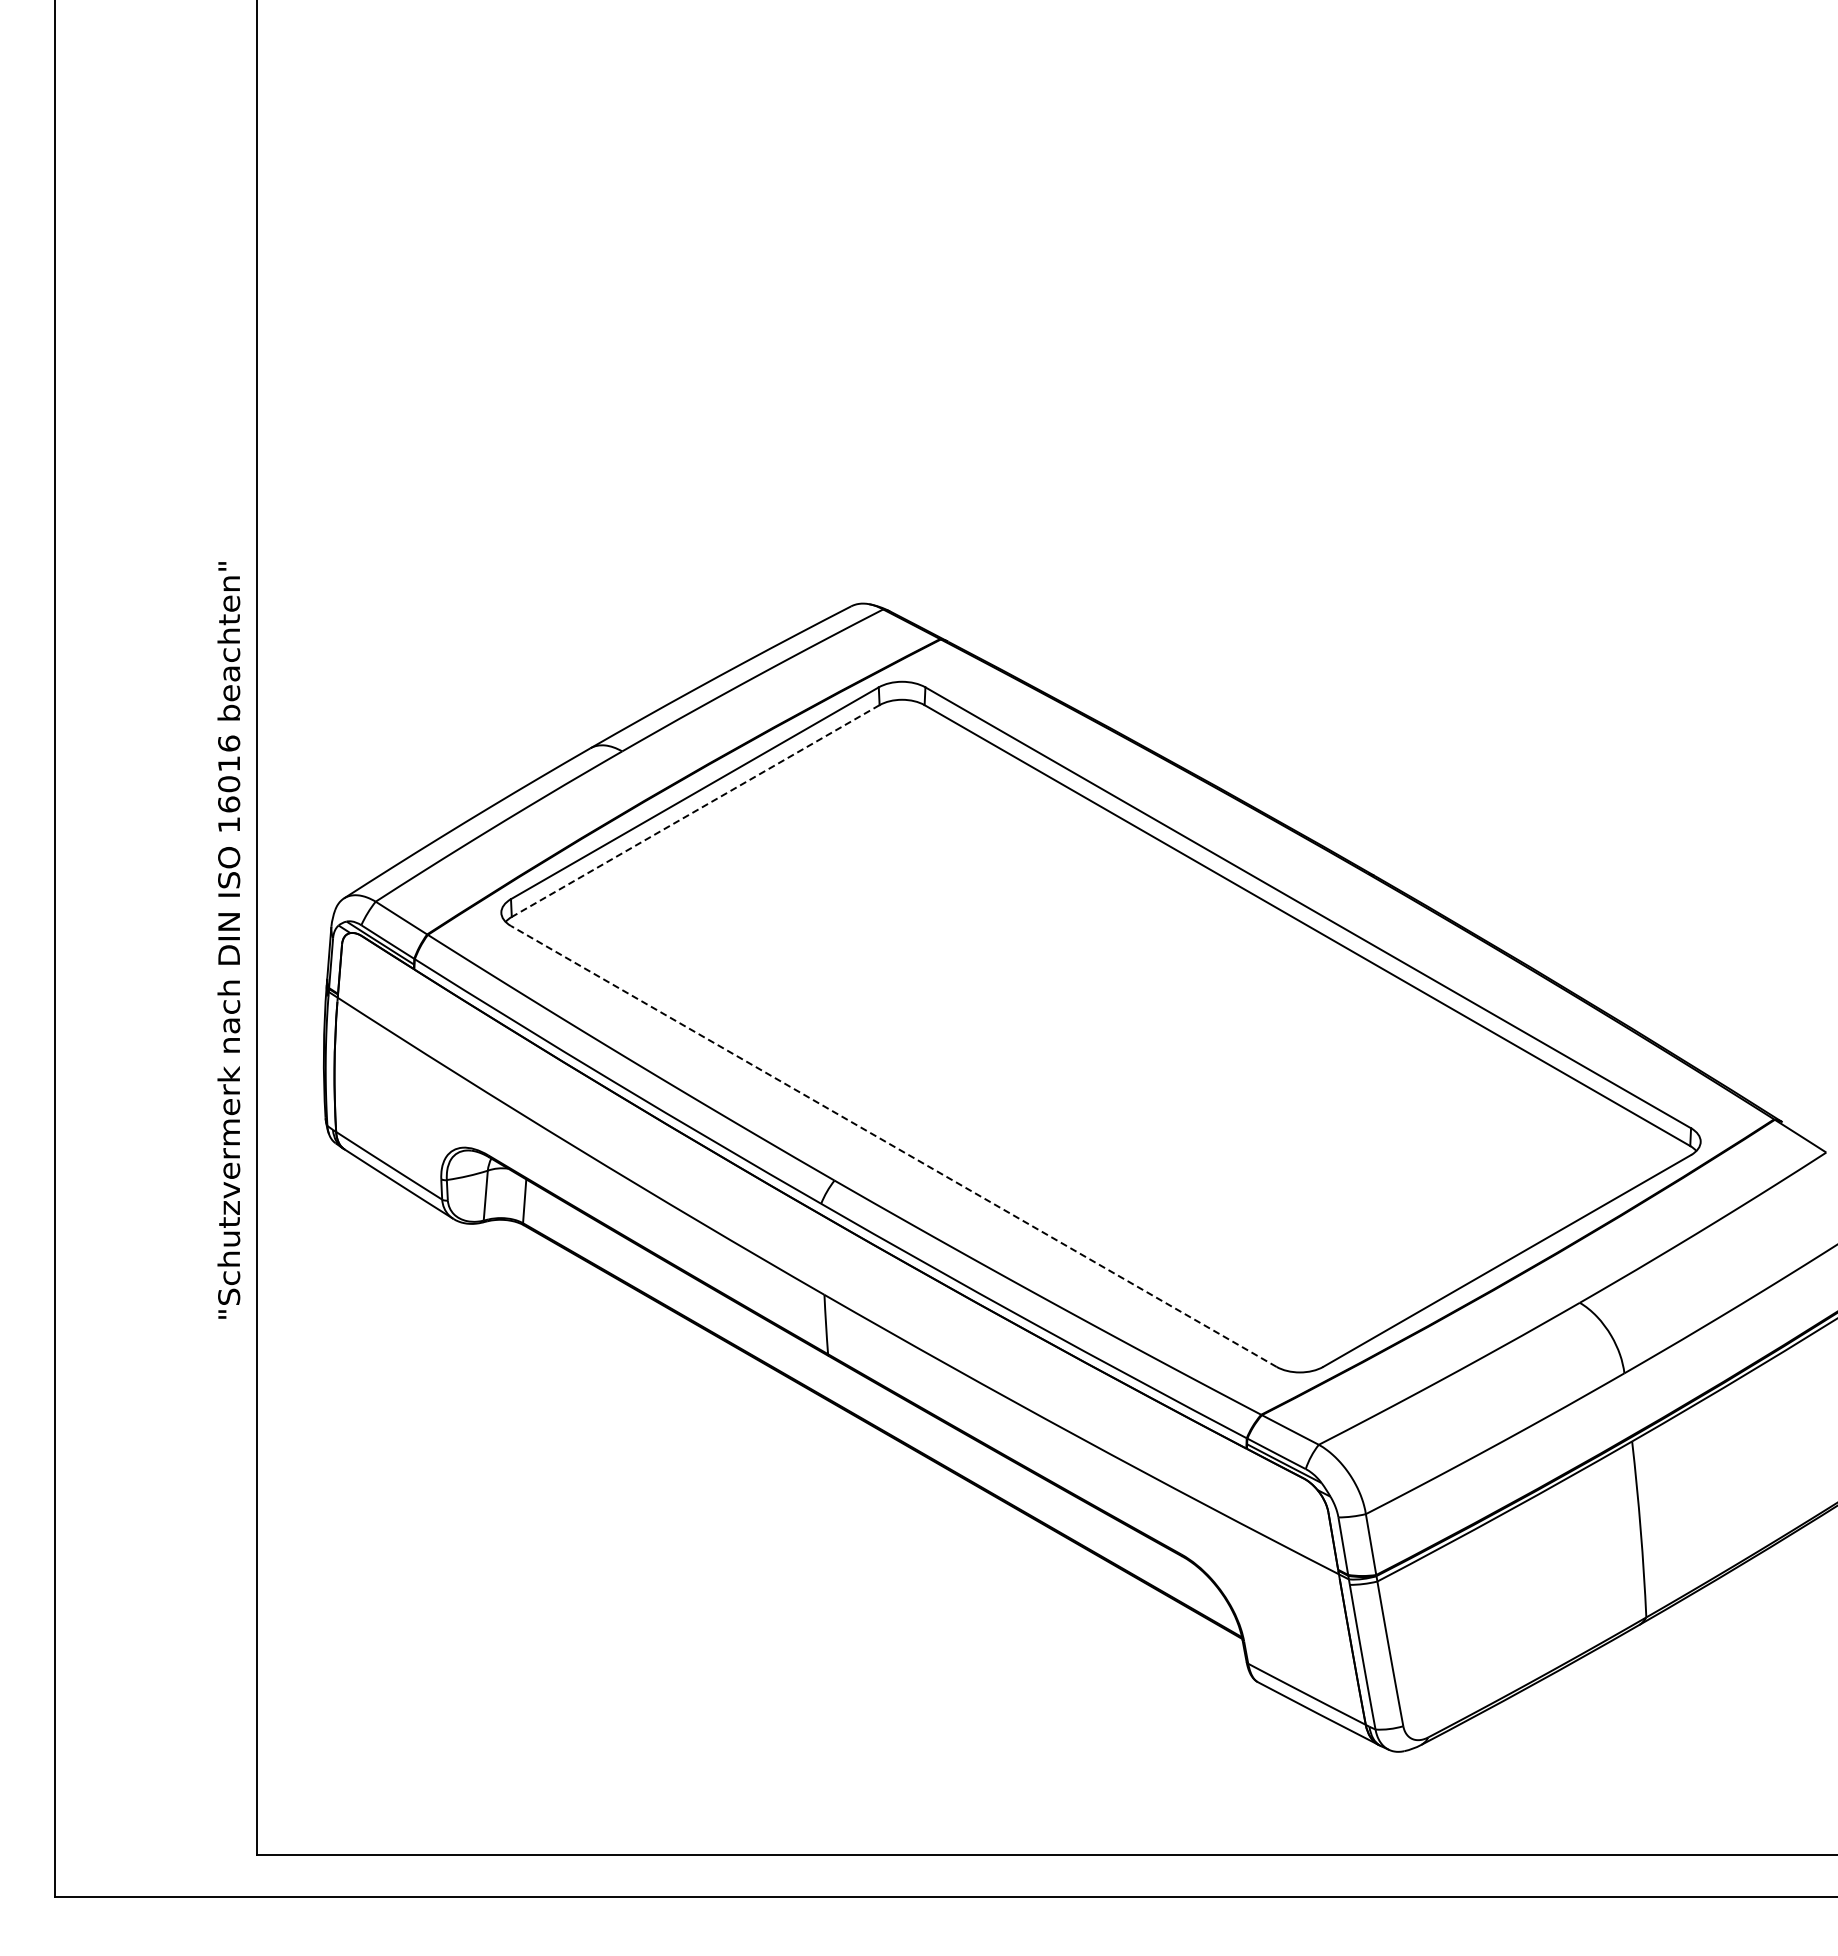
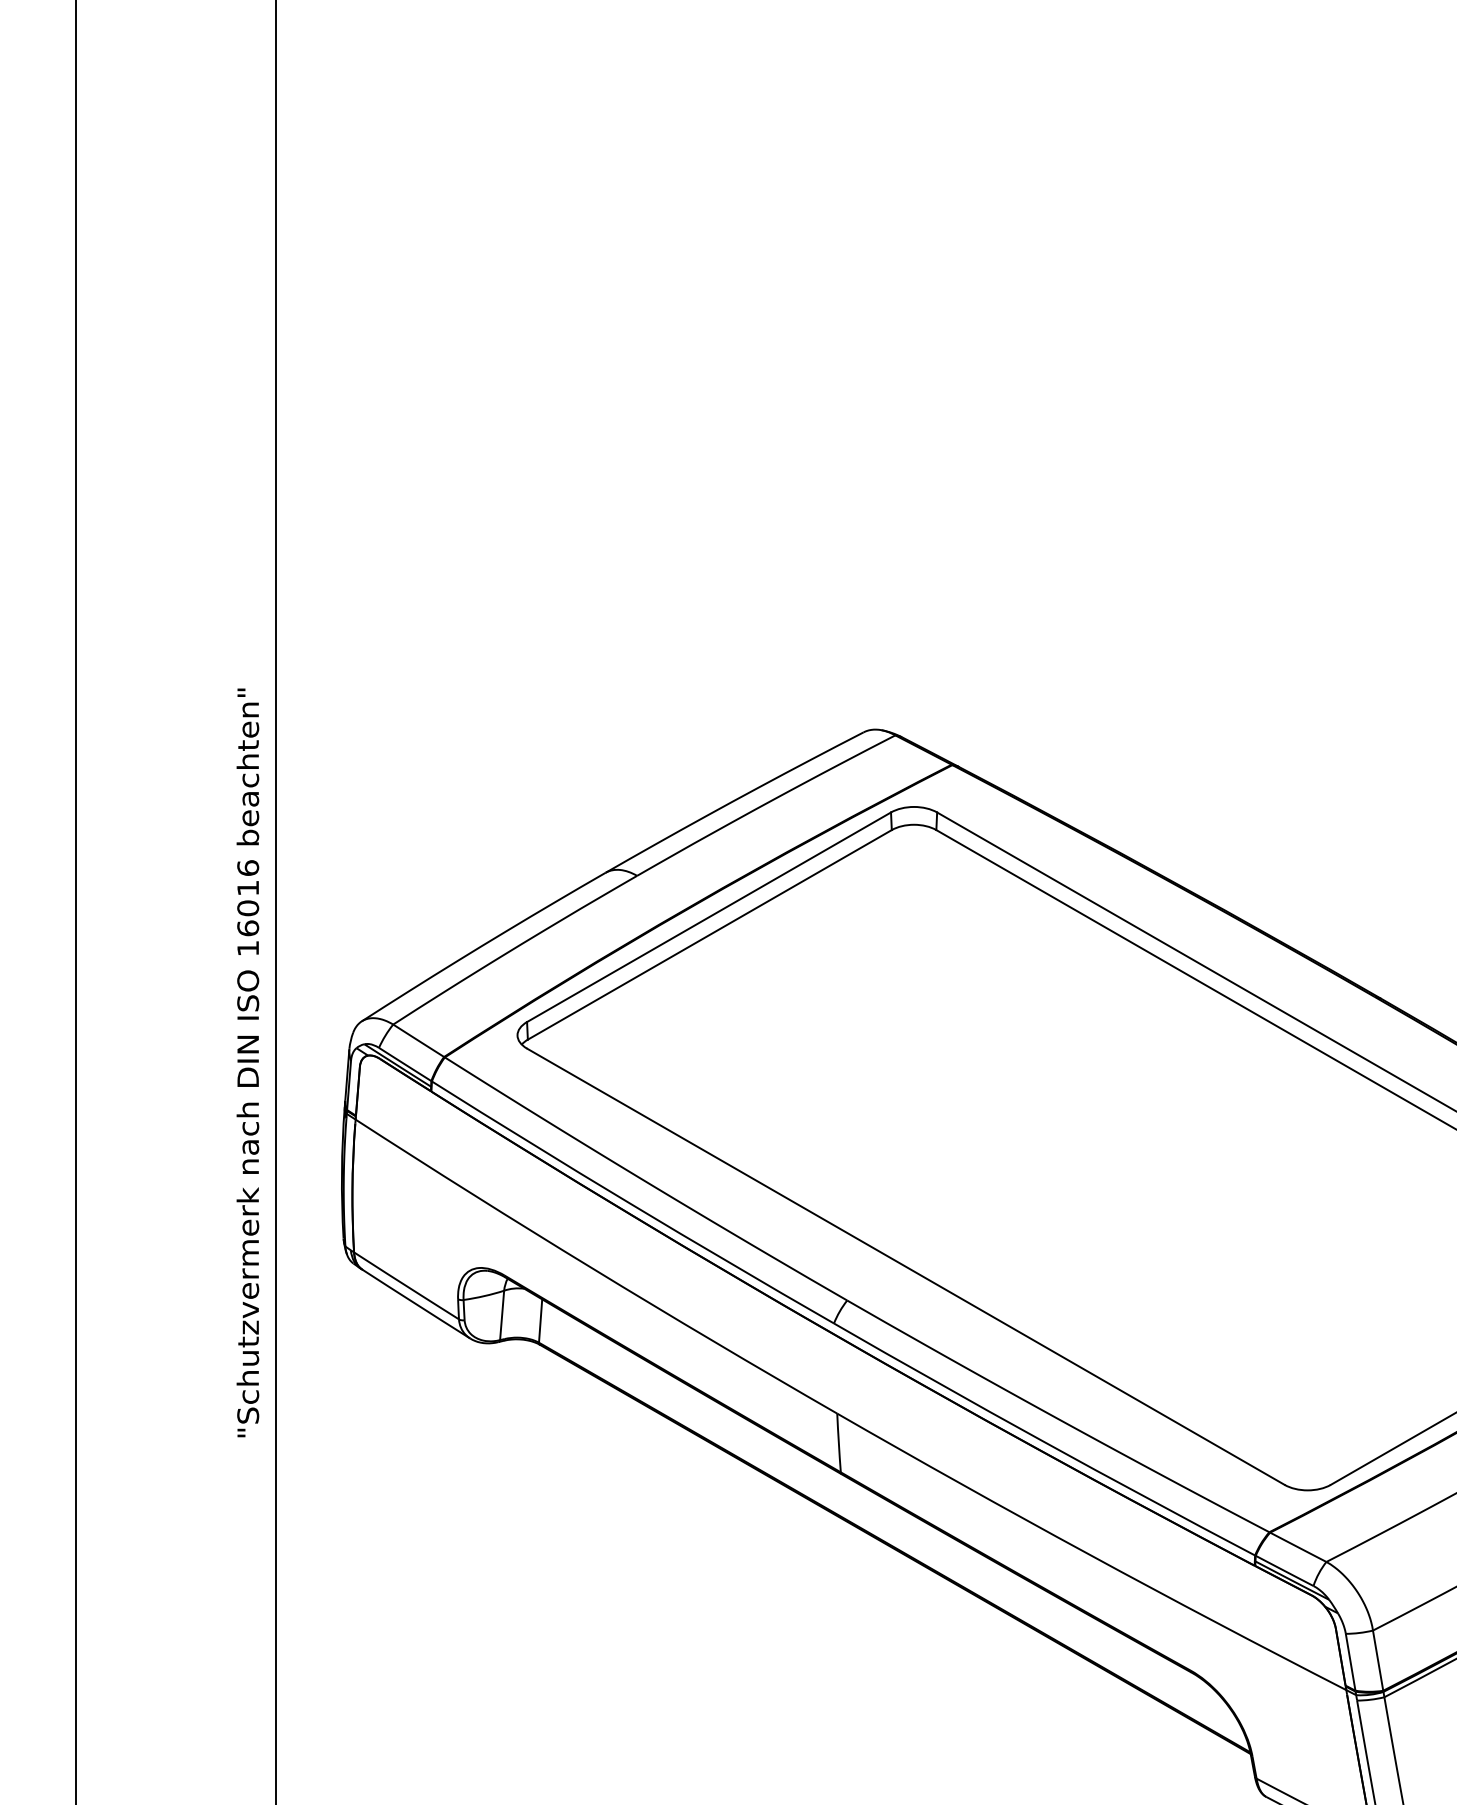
line: (695, 811) -> (709, 935), dashed -> solid
line: (893, 1146) -> (905, 1266), dashed -> solid

